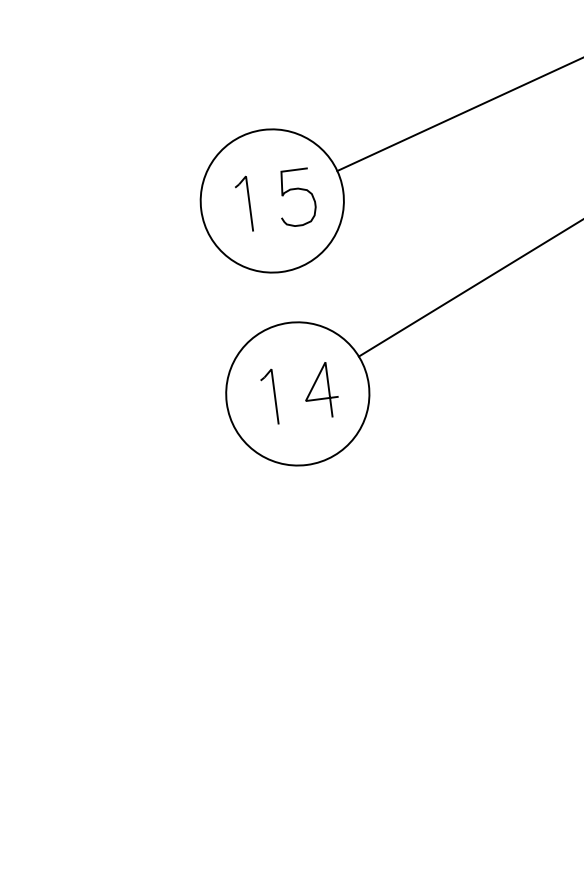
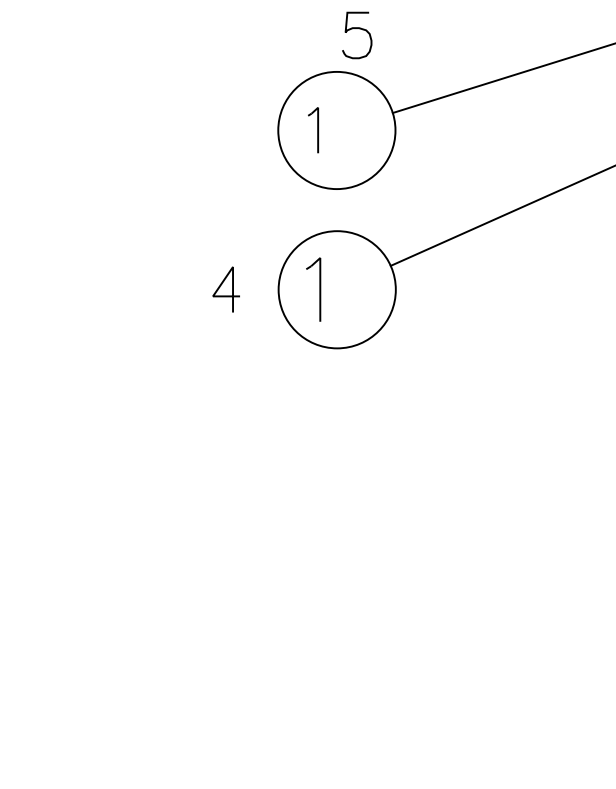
curve: (298, 190) -> (359, 29), moved
line: (313, 389) -> (220, 287), moved
part: (269, 397) -> (313, 289), size x1.4

